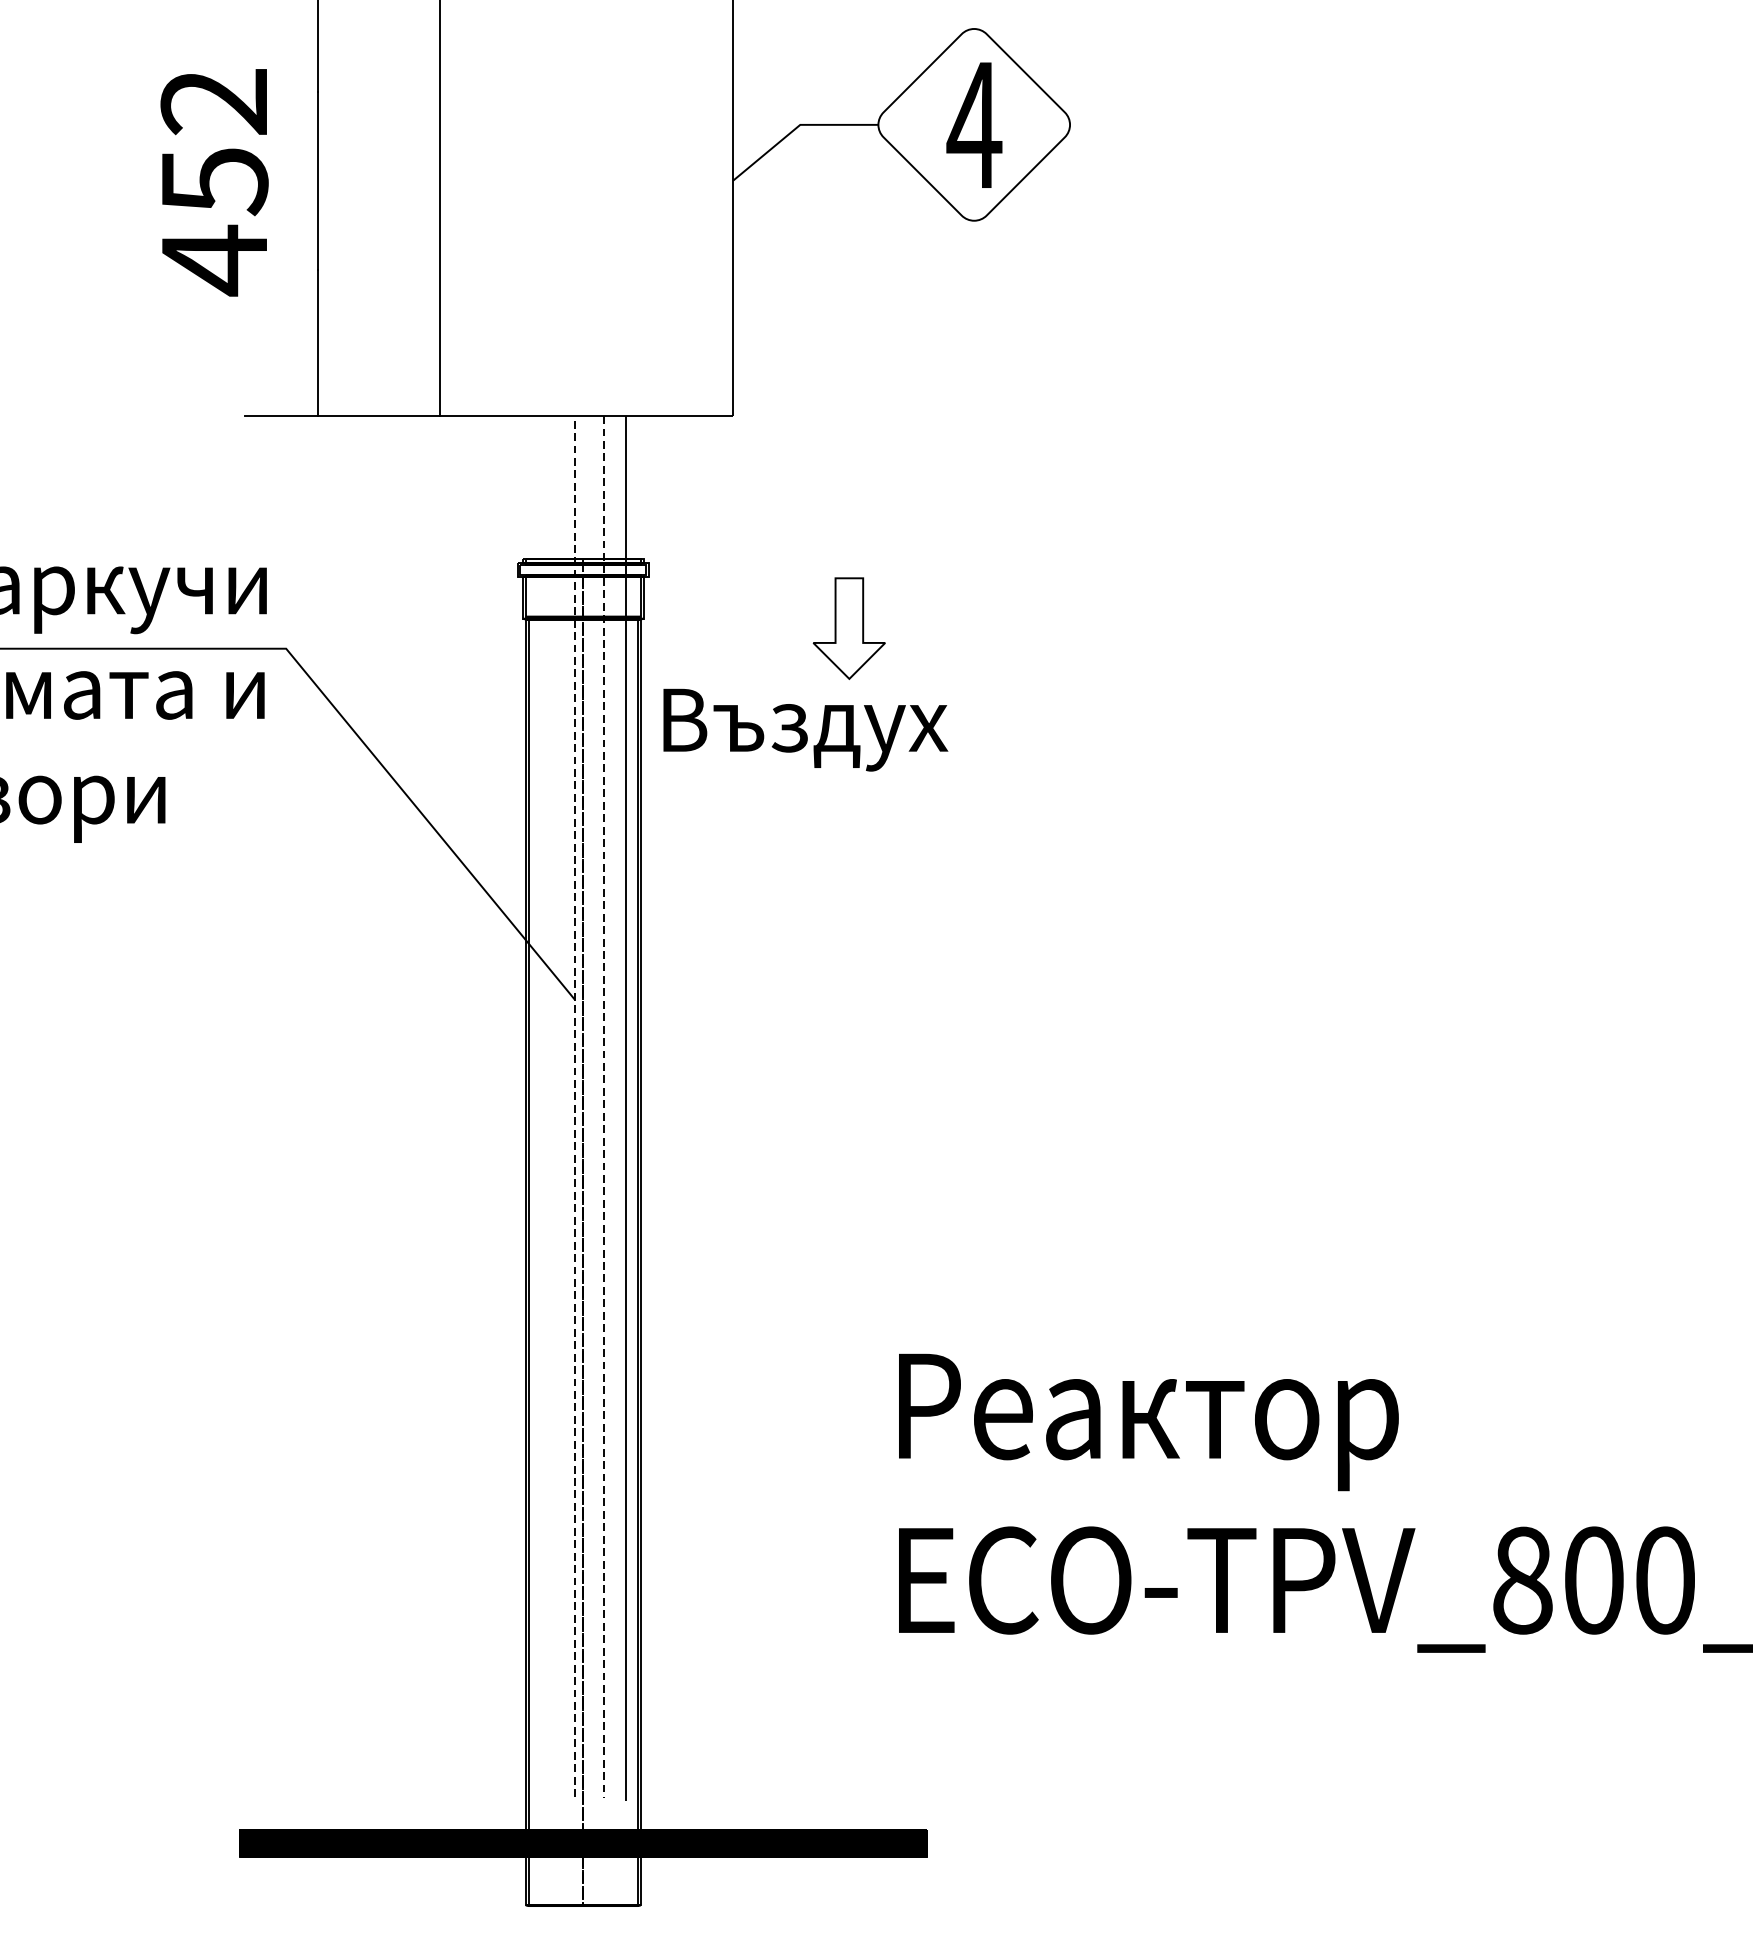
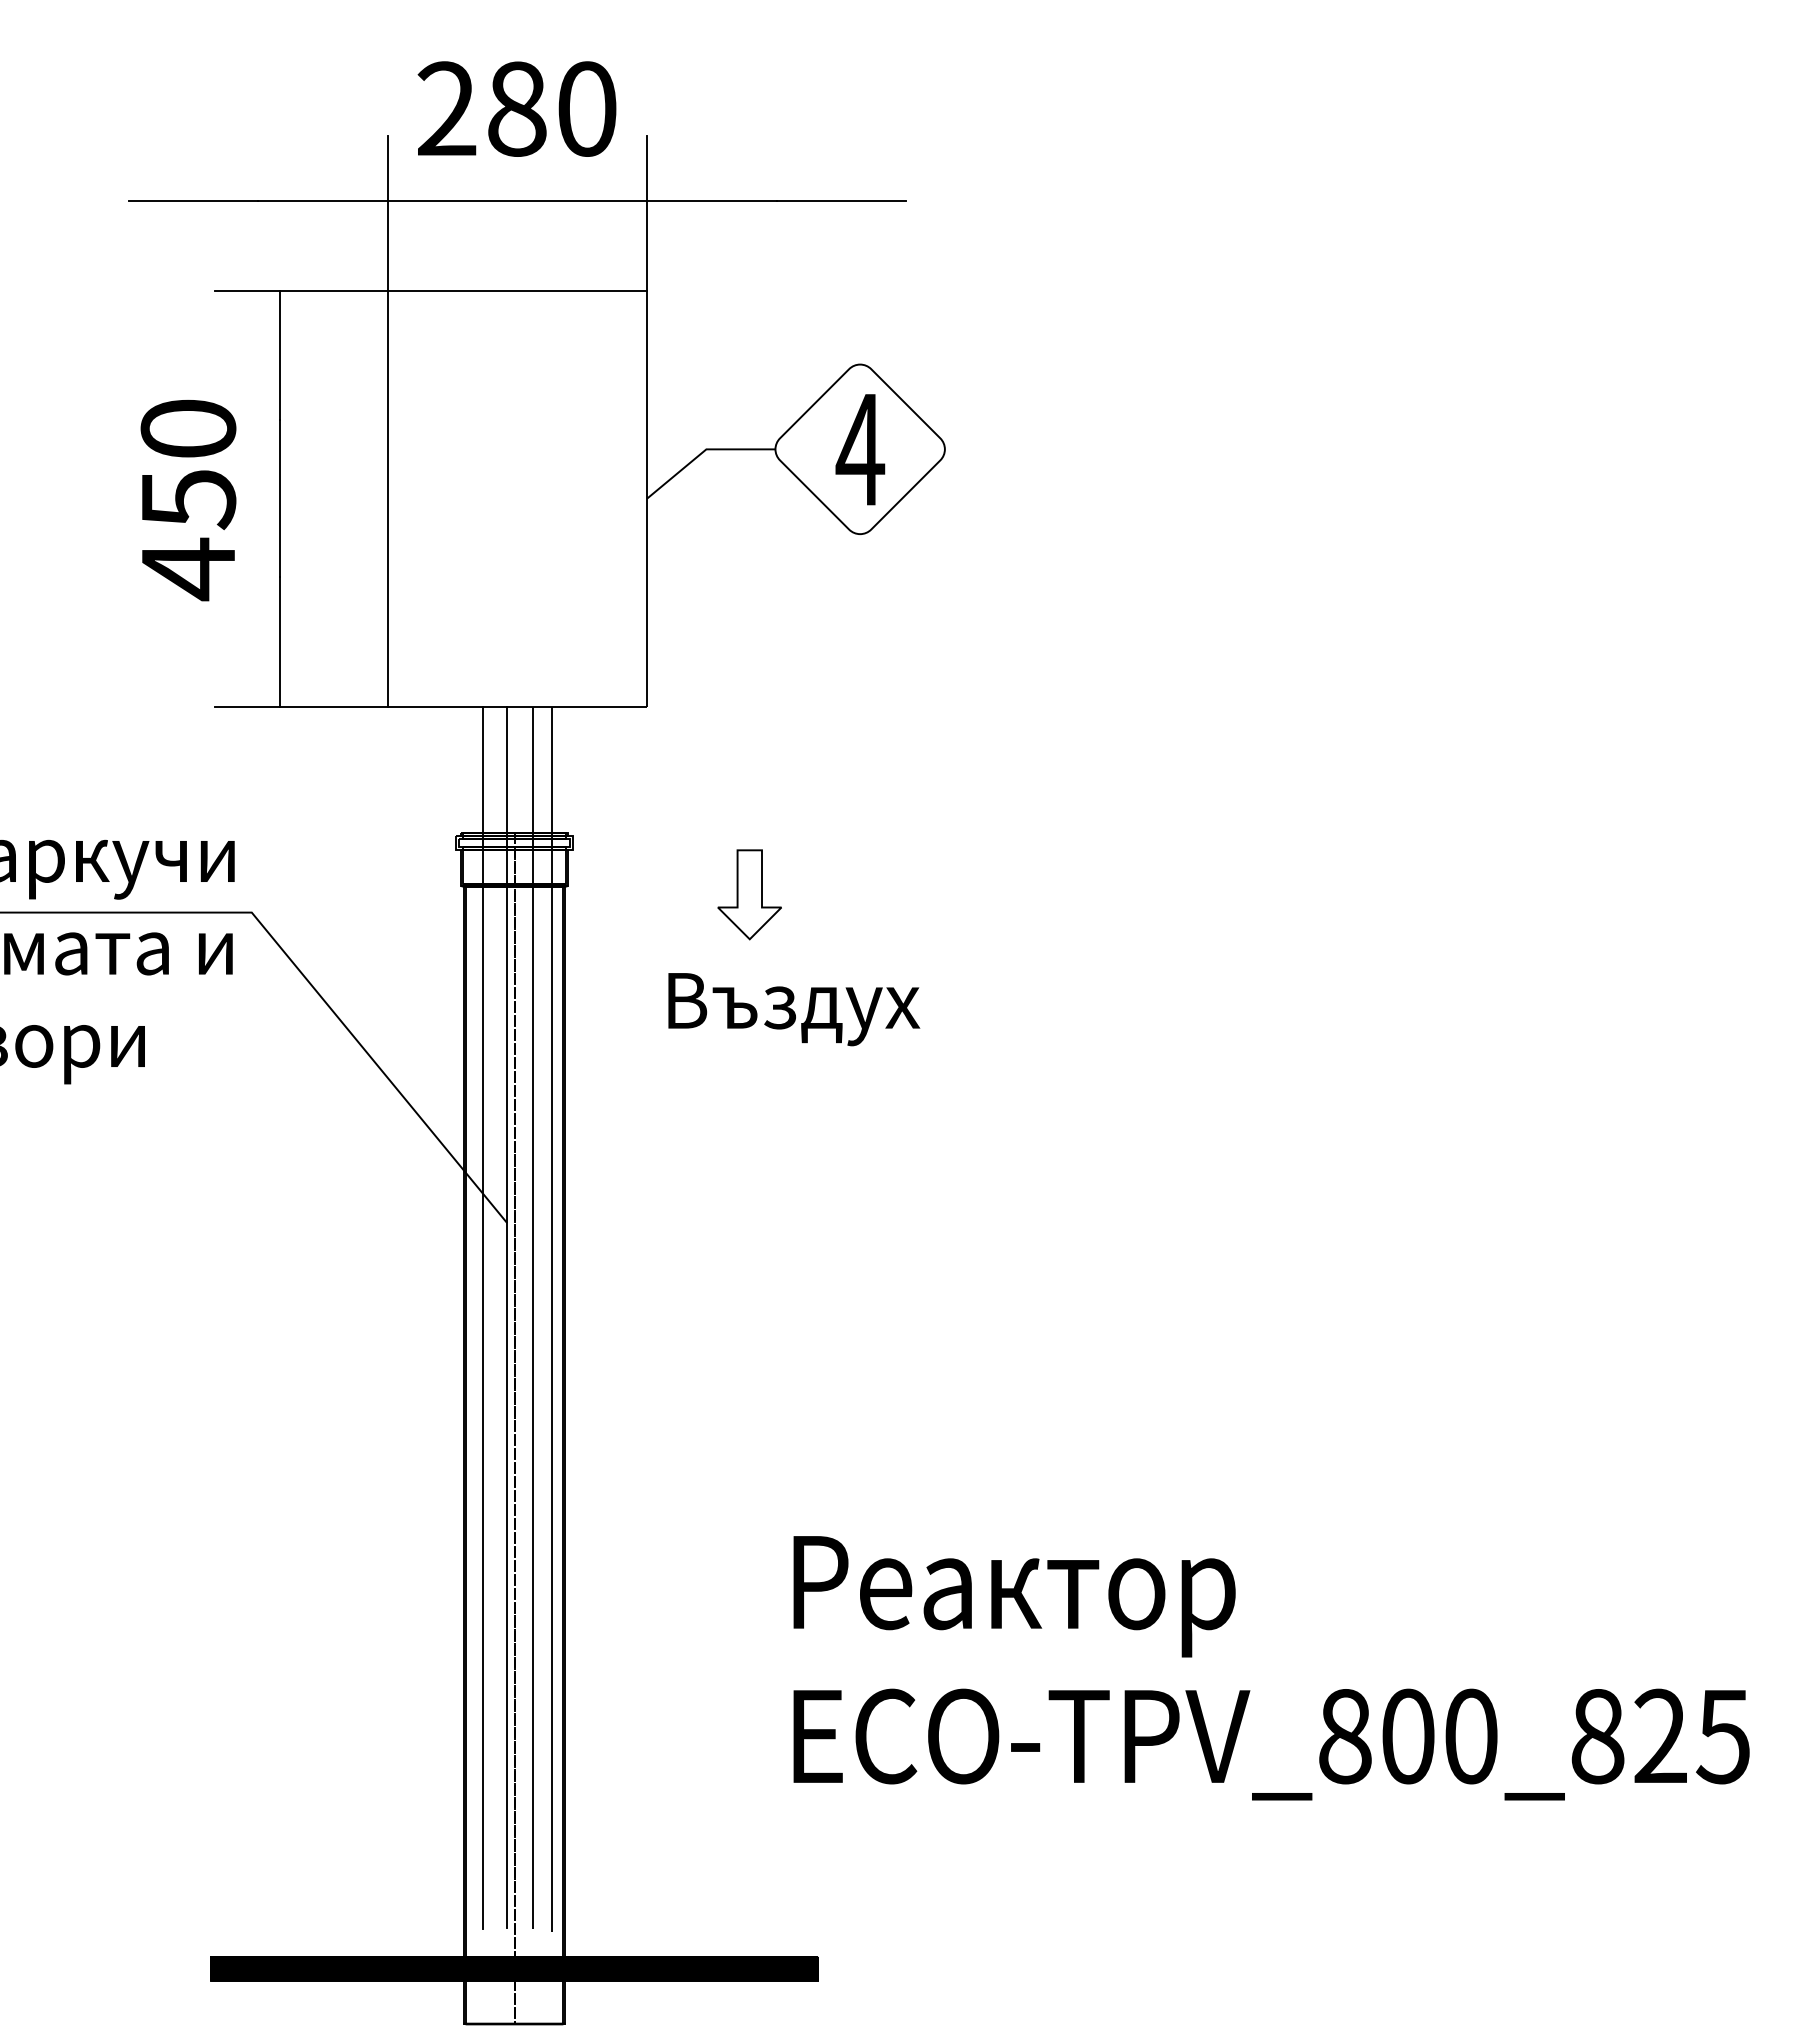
text: (214, 101) -> (188, 428), 452 -> 450
text: (806, 730) -> (794, 1009), moved
line: (575, 1105) -> (507, 1316), dashed -> solid
line: (547, 1106) -> (482, 1317), added
line: (603, 1106) -> (532, 1317), dashed -> solid

